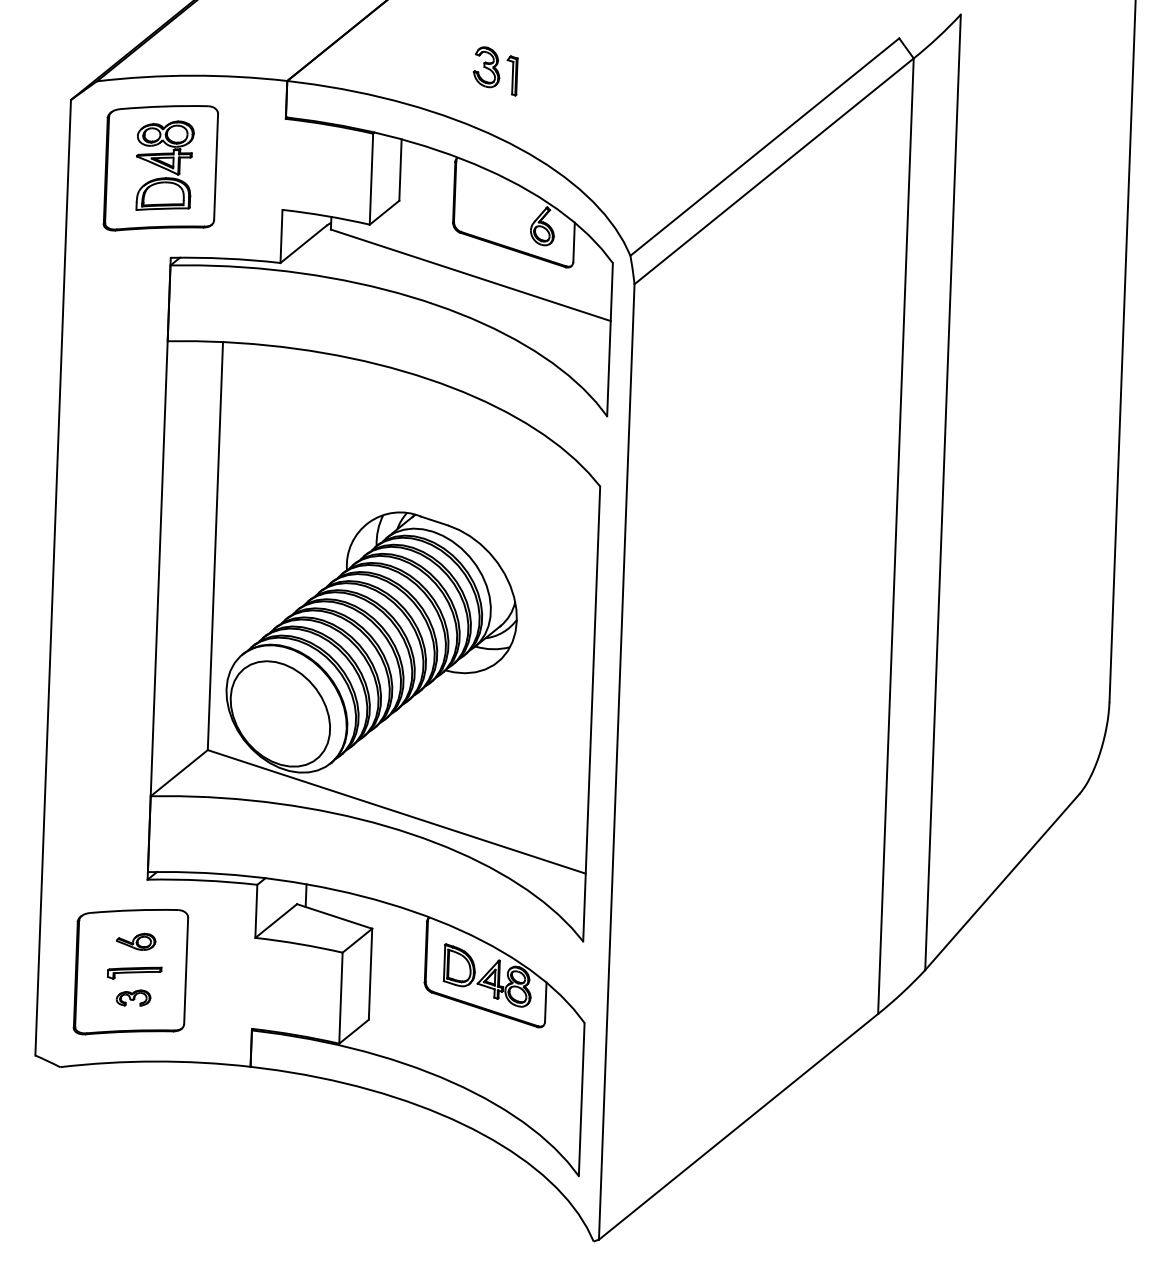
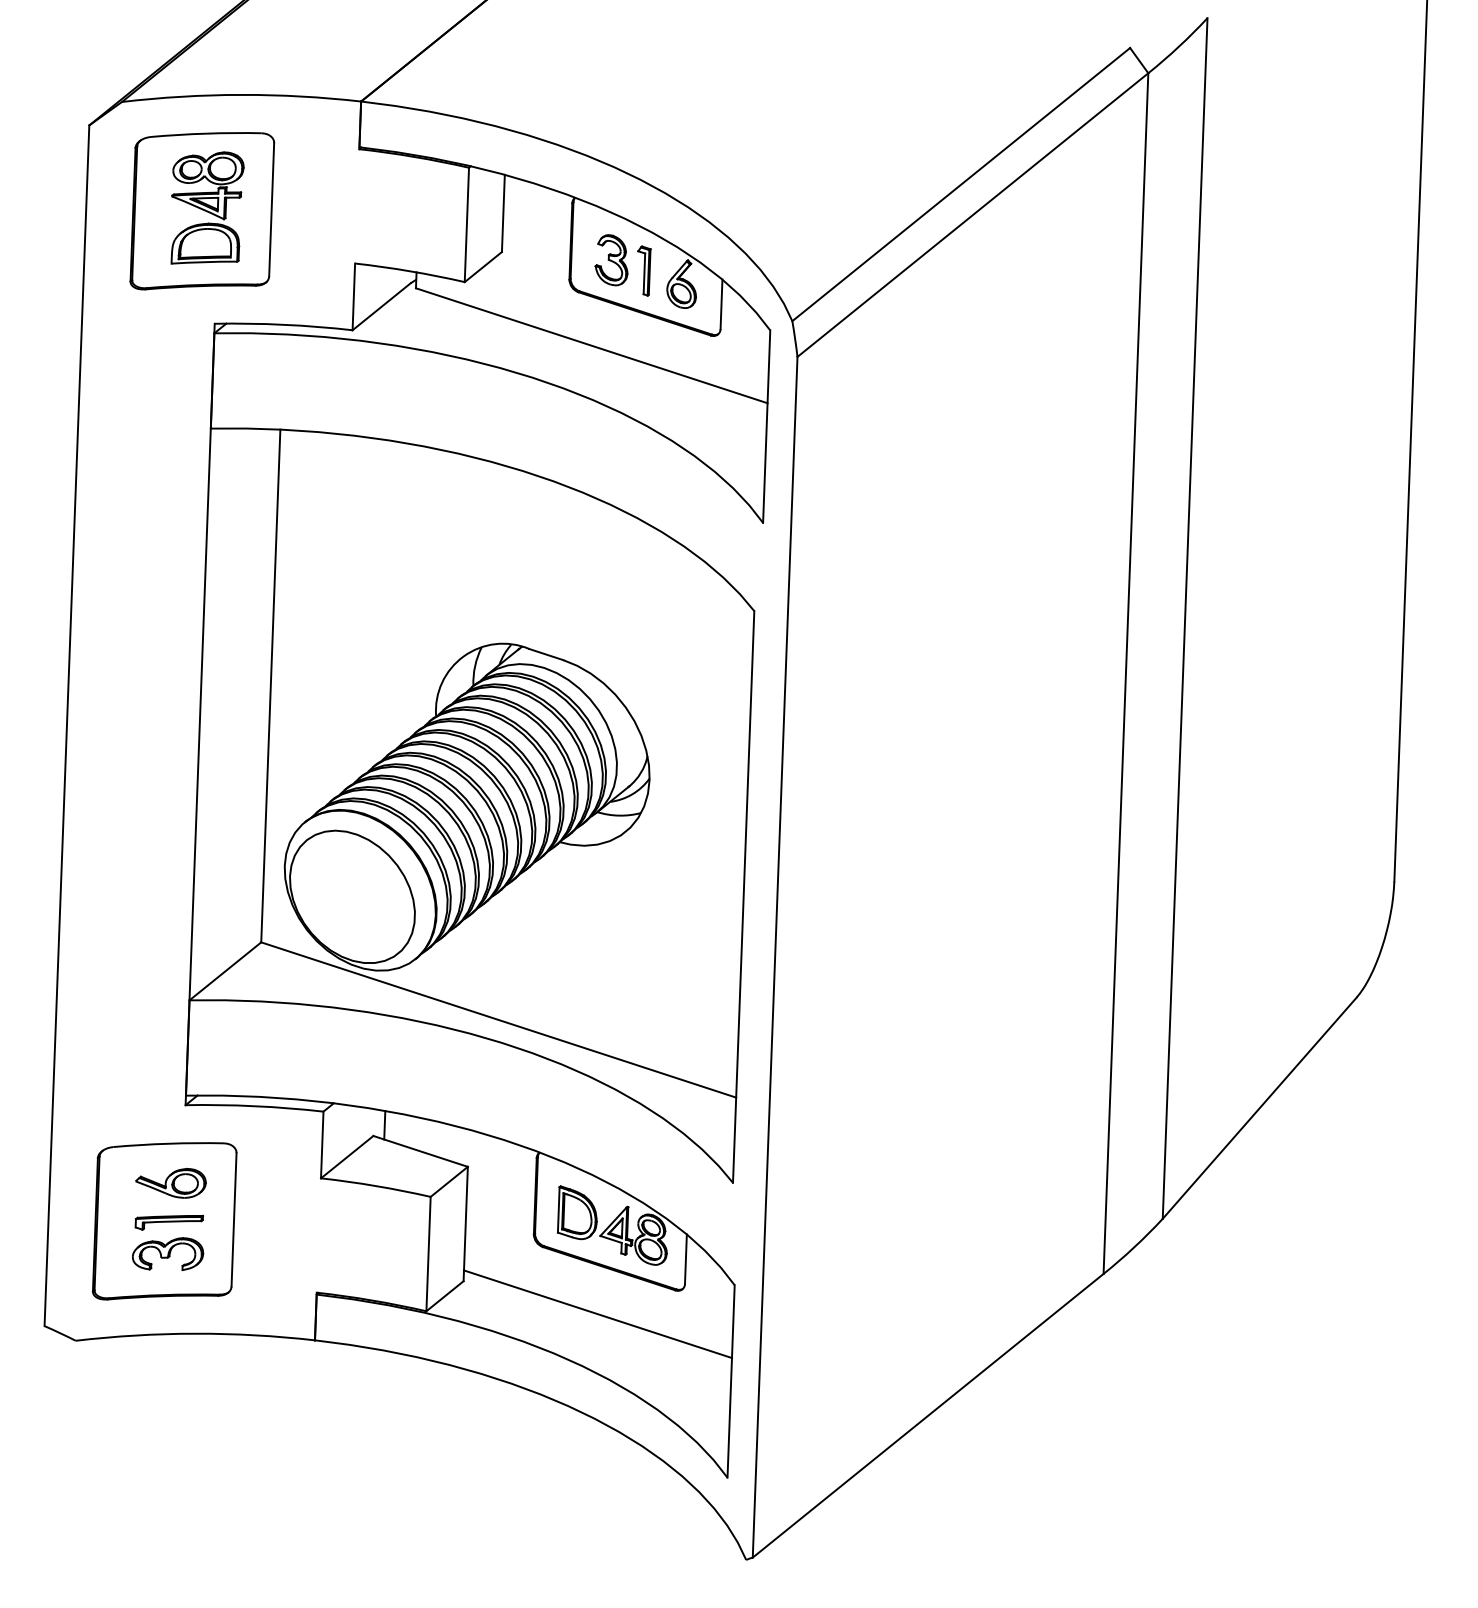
part: (495, 71) -> (622, 265), moved
part: (135, 941) -> (170, 1182), size x1.43
part: (133, 997) -> (167, 1253), size x1.67
line: (475, 1045) -> (597, 1313), added

